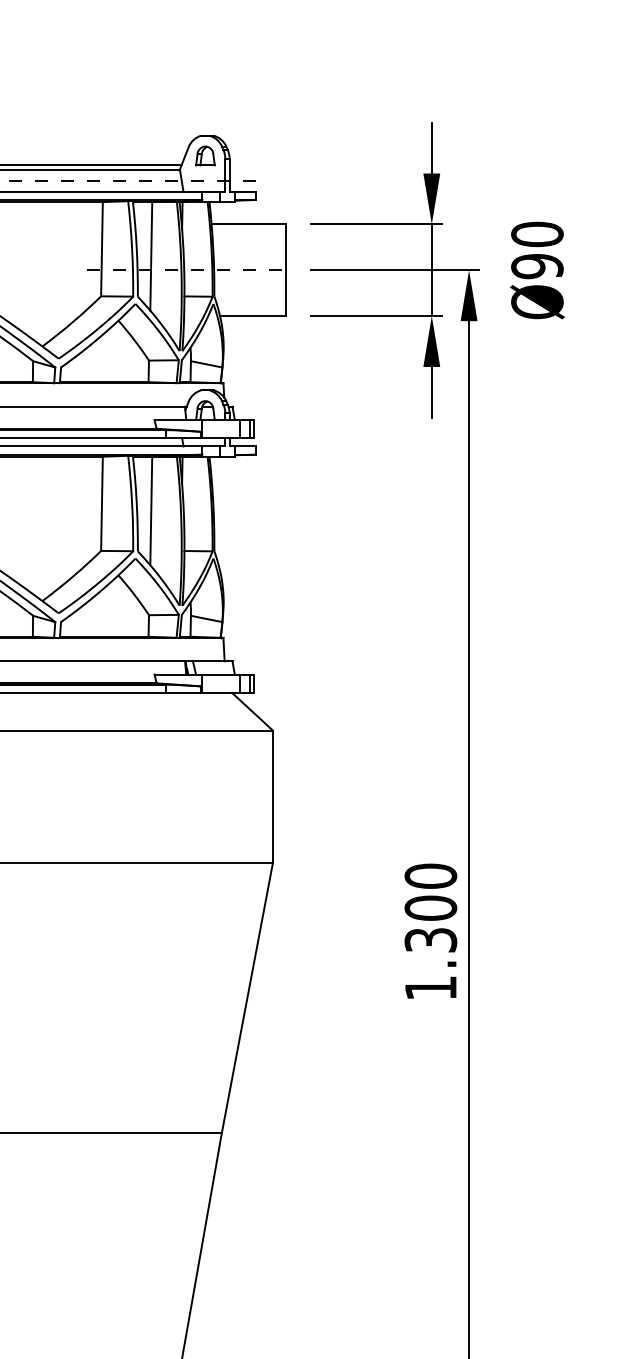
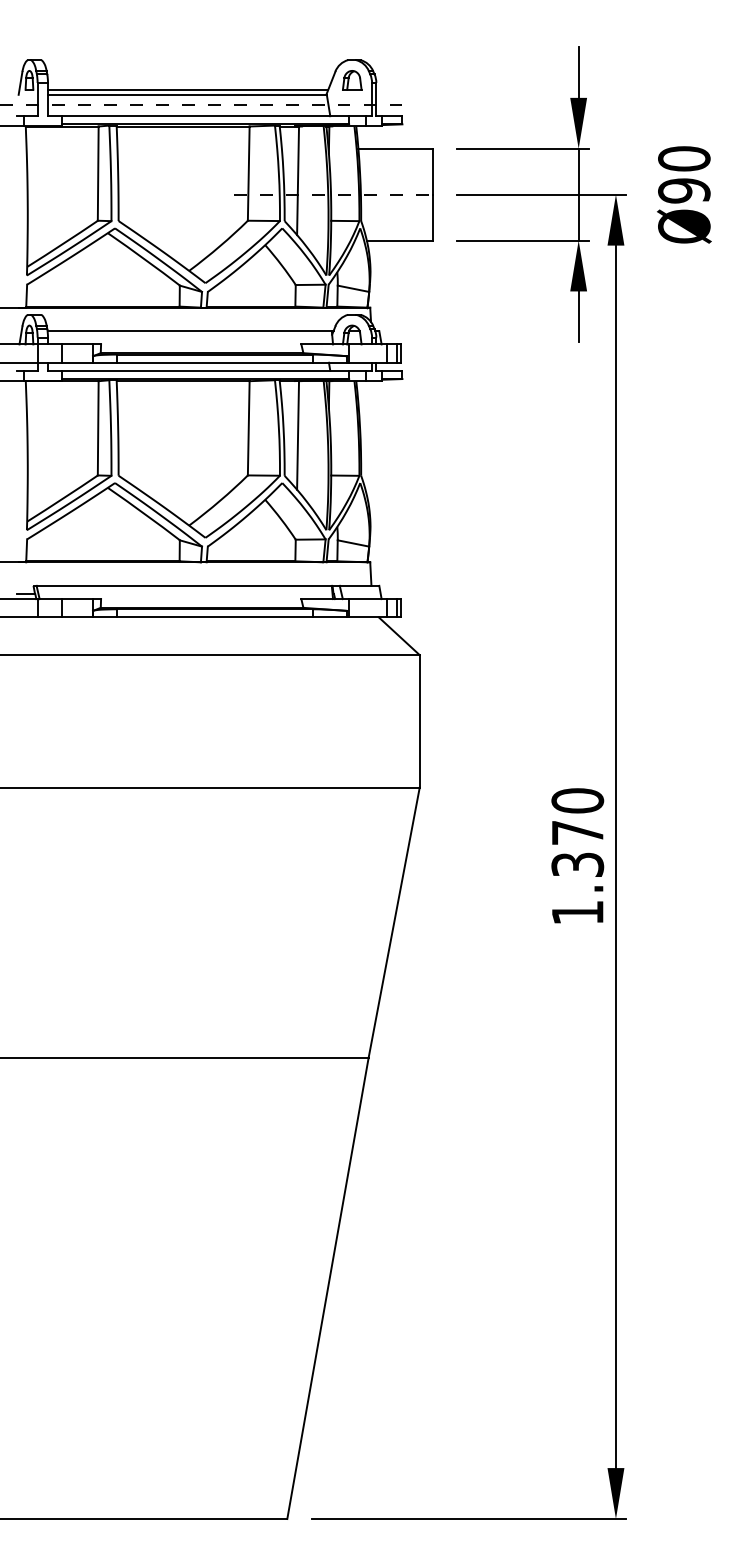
text: (430, 907) -> (577, 832), 1.300 -> 1.370

